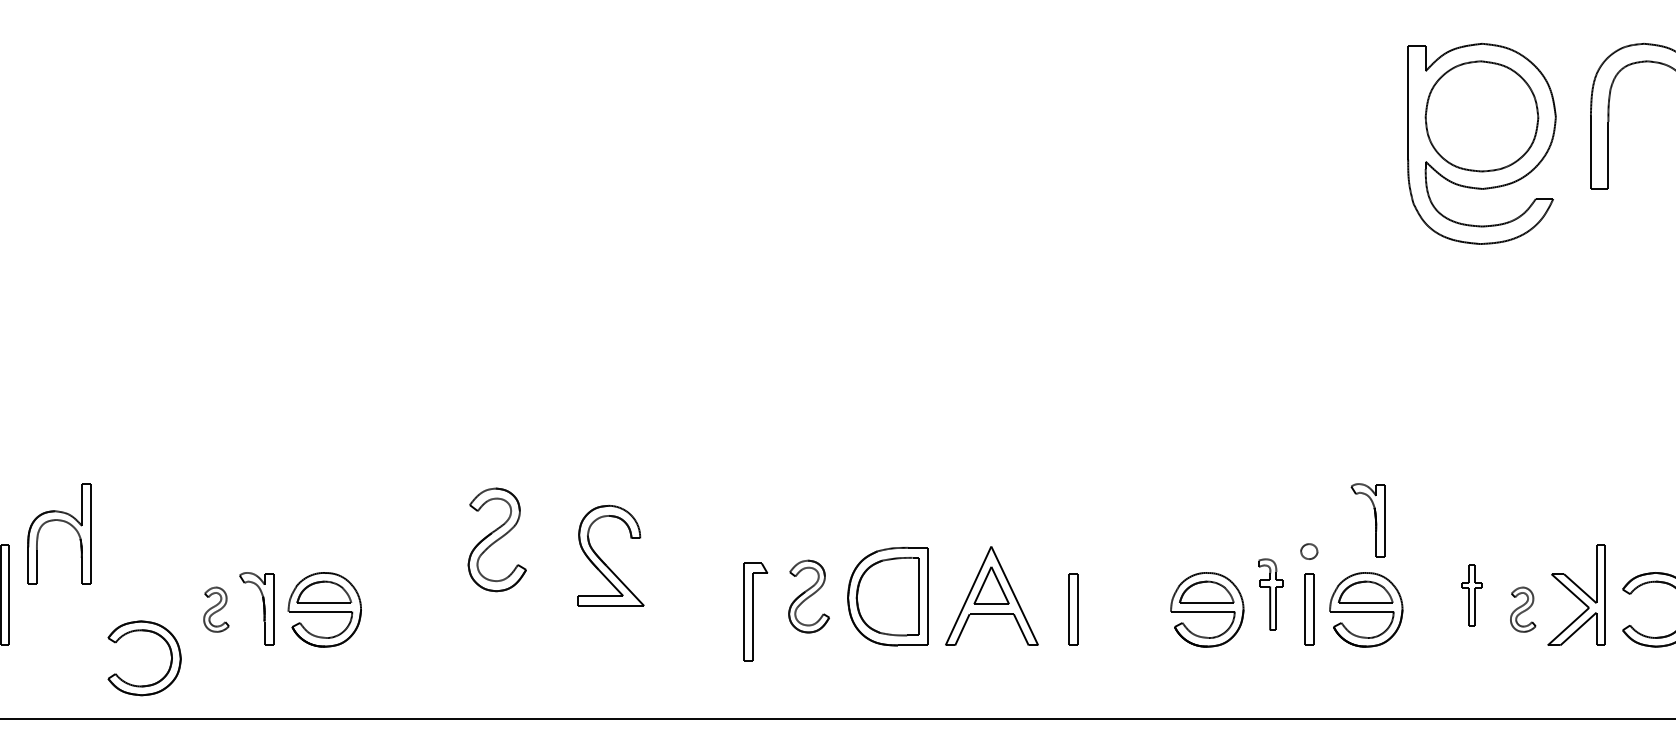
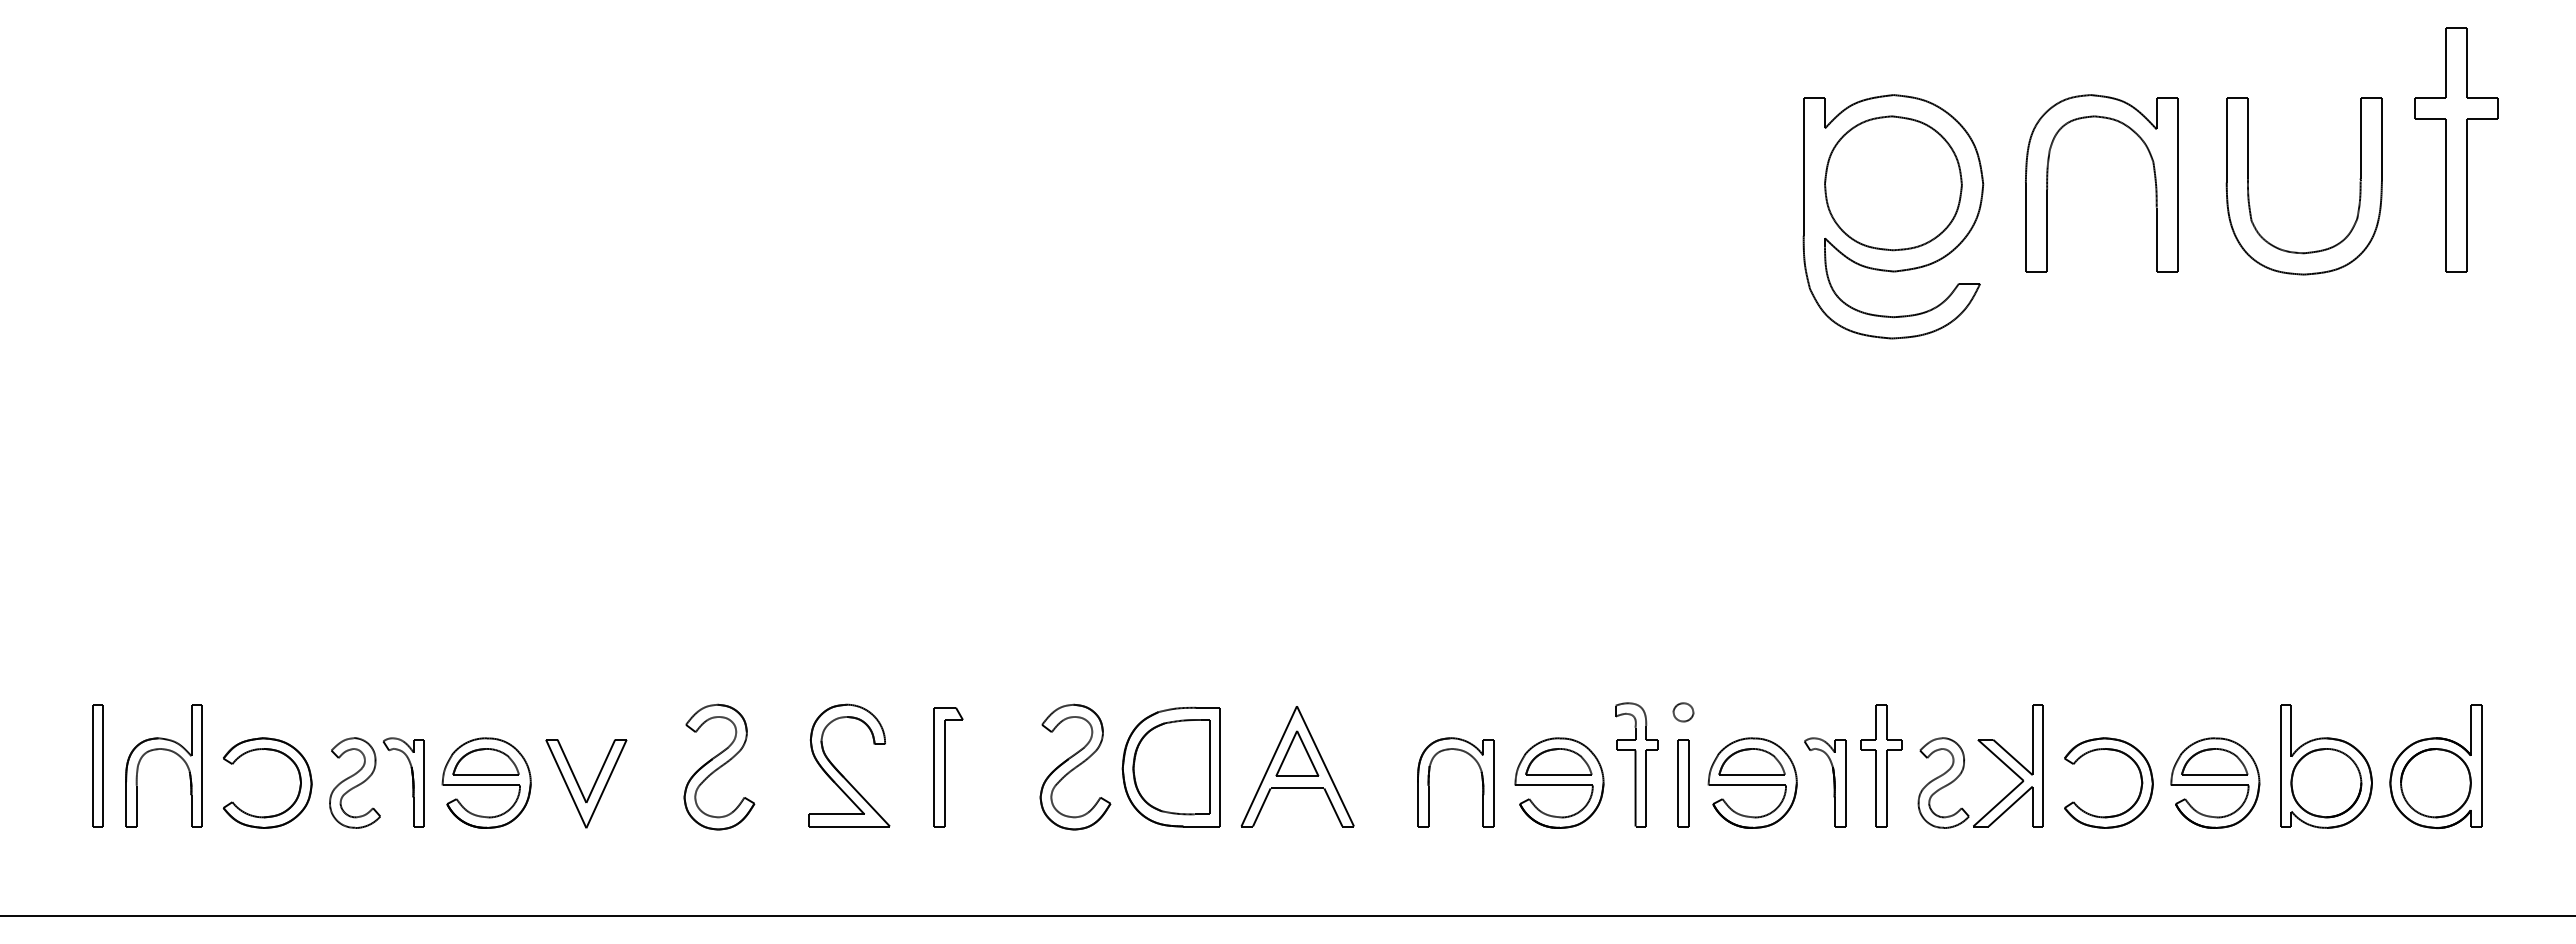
part: (1375, 520) -> (1833, 782), moved
part: (63, 522) -> (168, 751), moved
part: (497, 539) -> (719, 766), moved
part: (604, 562) -> (841, 773), moved
part: (1270, 594) -> (1636, 764), size x1.43
part: (1472, 595) -> (1881, 765), size x1.67
part: (809, 596) -> (1075, 766), size x1.43
part: (216, 609) -> (354, 782), size x1.67
part: (1100, 609) -> (1429, 782), added
part: (1523, 609) -> (1943, 782), size x1.67
part: (1073, 610) -> (1396, 783), removed
part: (411, 612) -> (592, 786), added
part: (755, 612) -> (948, 767), moved
part: (152, 633) -> (277, 752), moved

